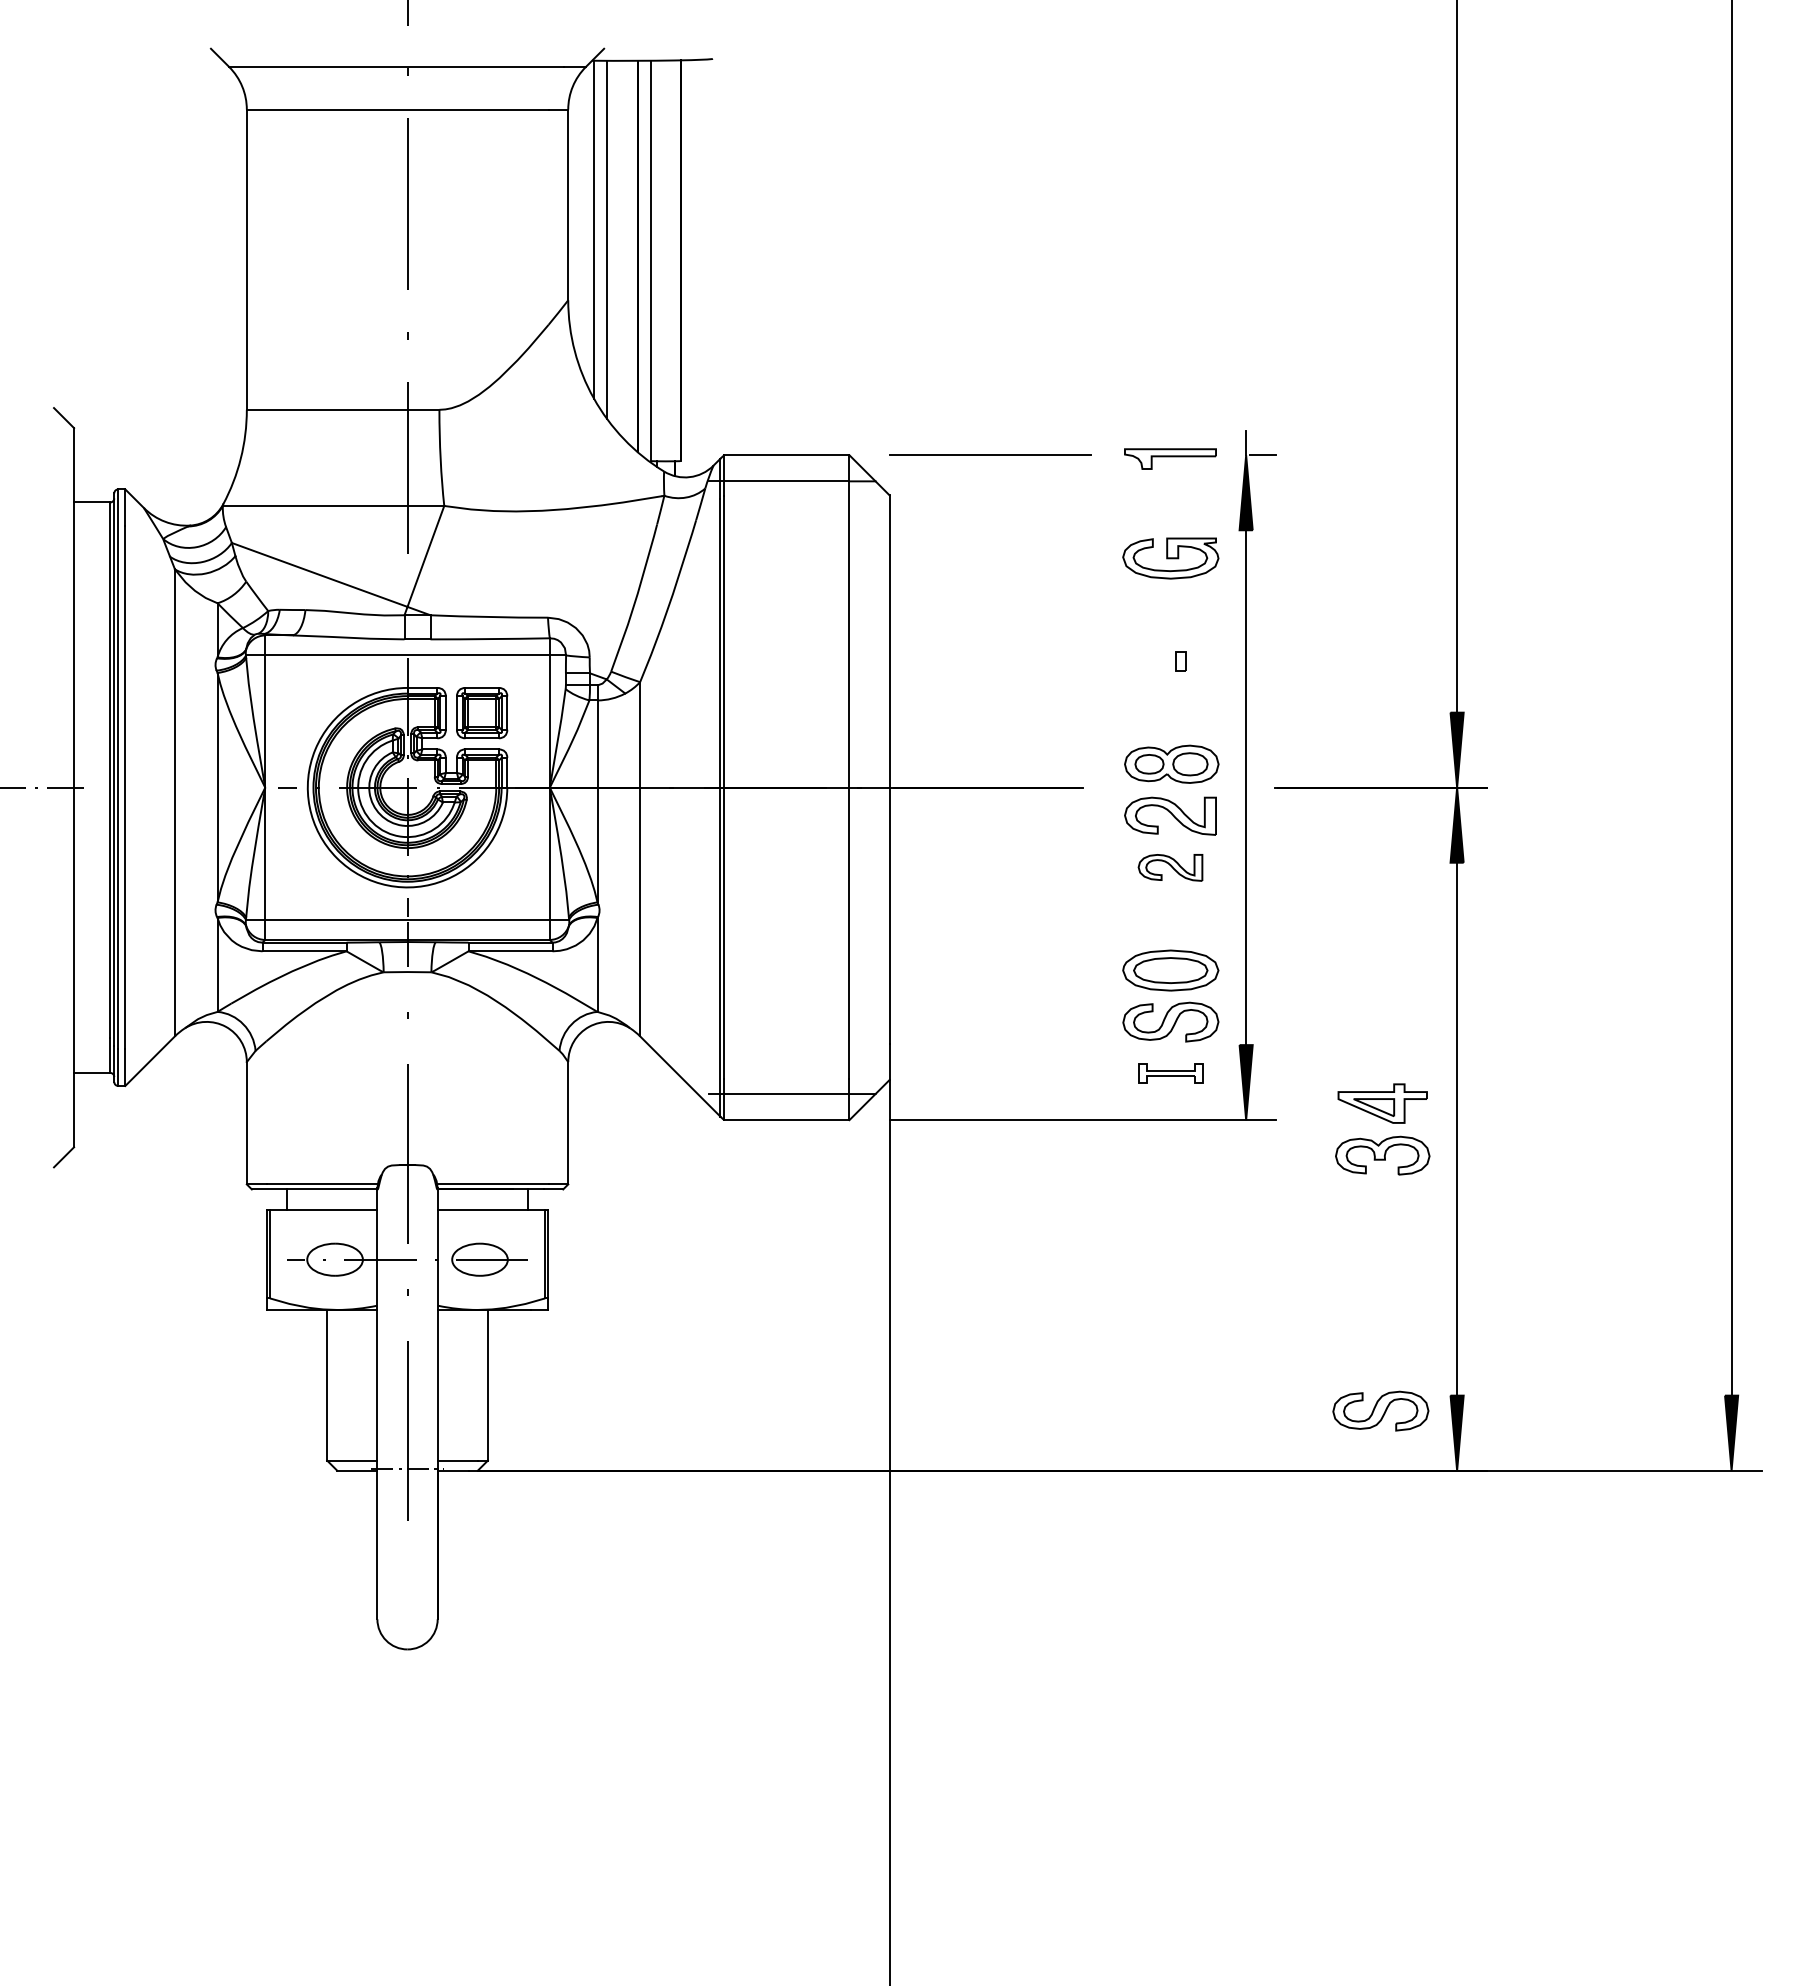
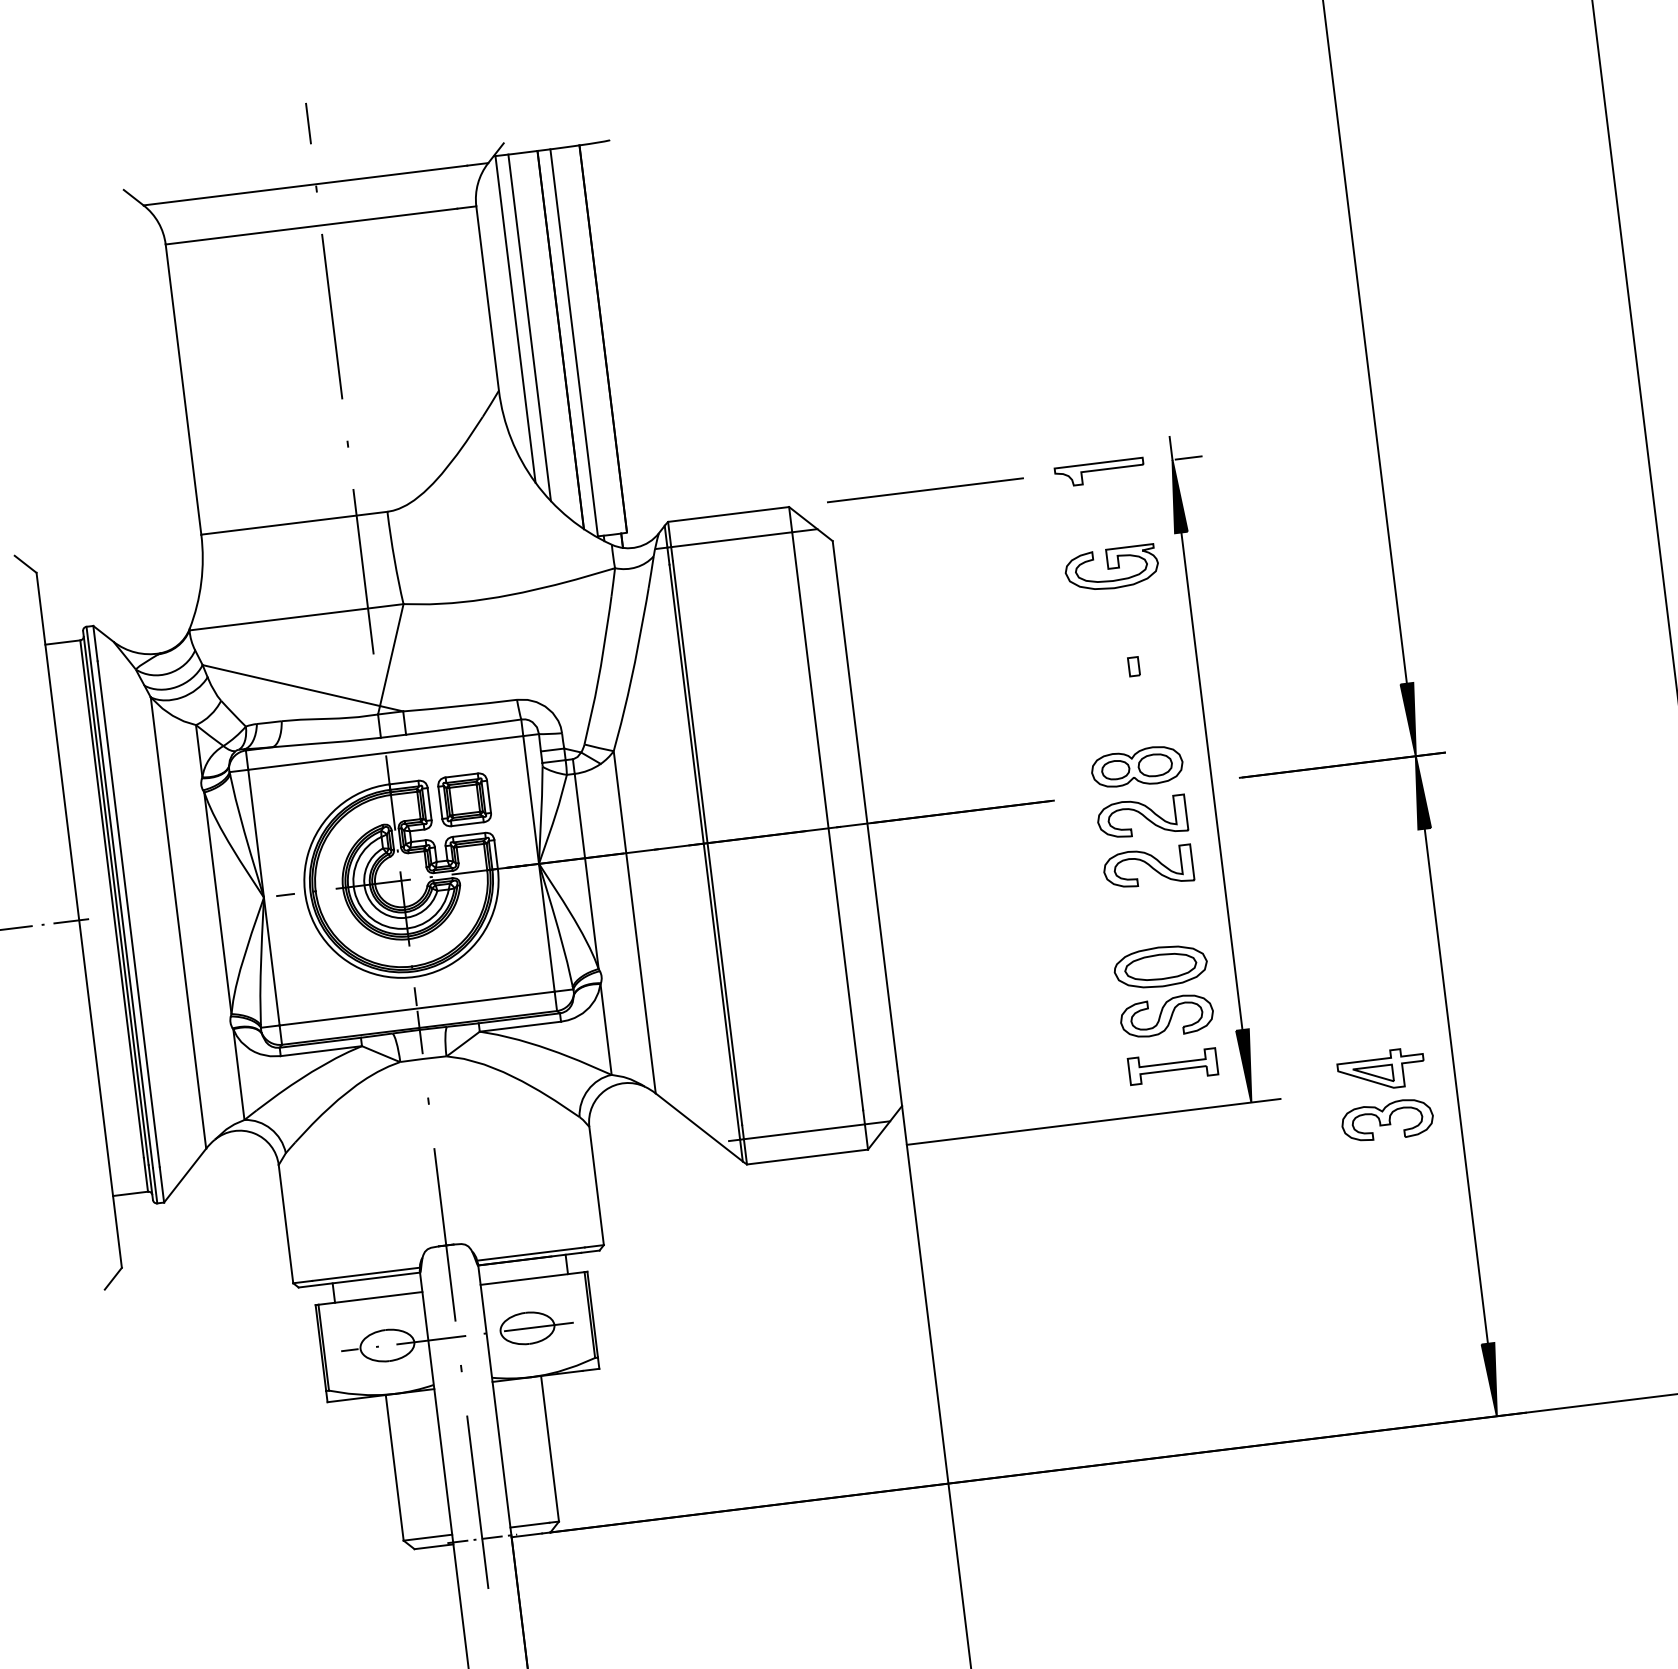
part: (1170, 867) -> (1148, 867), size x1.43
part: (1170, 1073) -> (1172, 1066), size x1.43
part: (1380, 1410) -> (1415, 1367), removed

